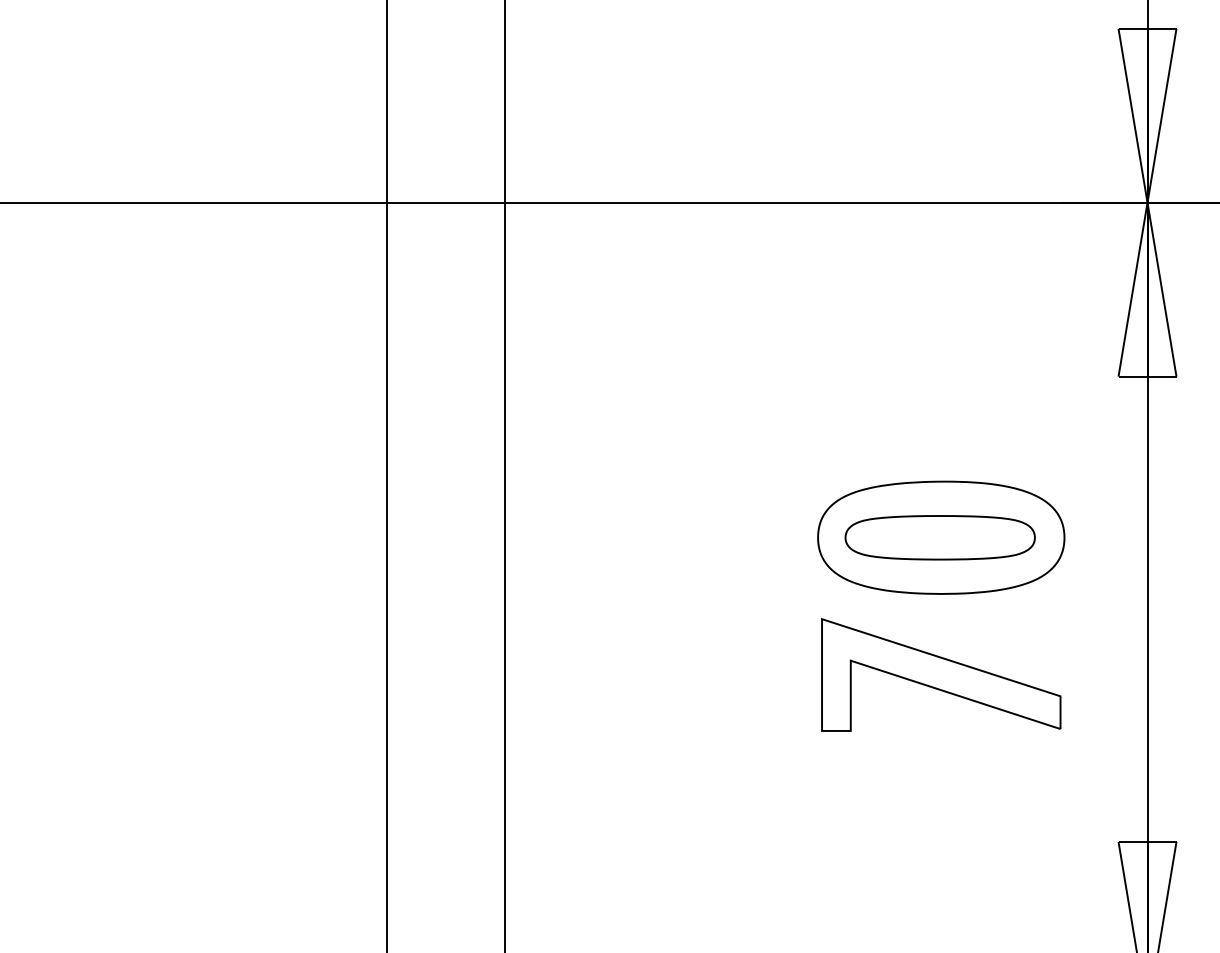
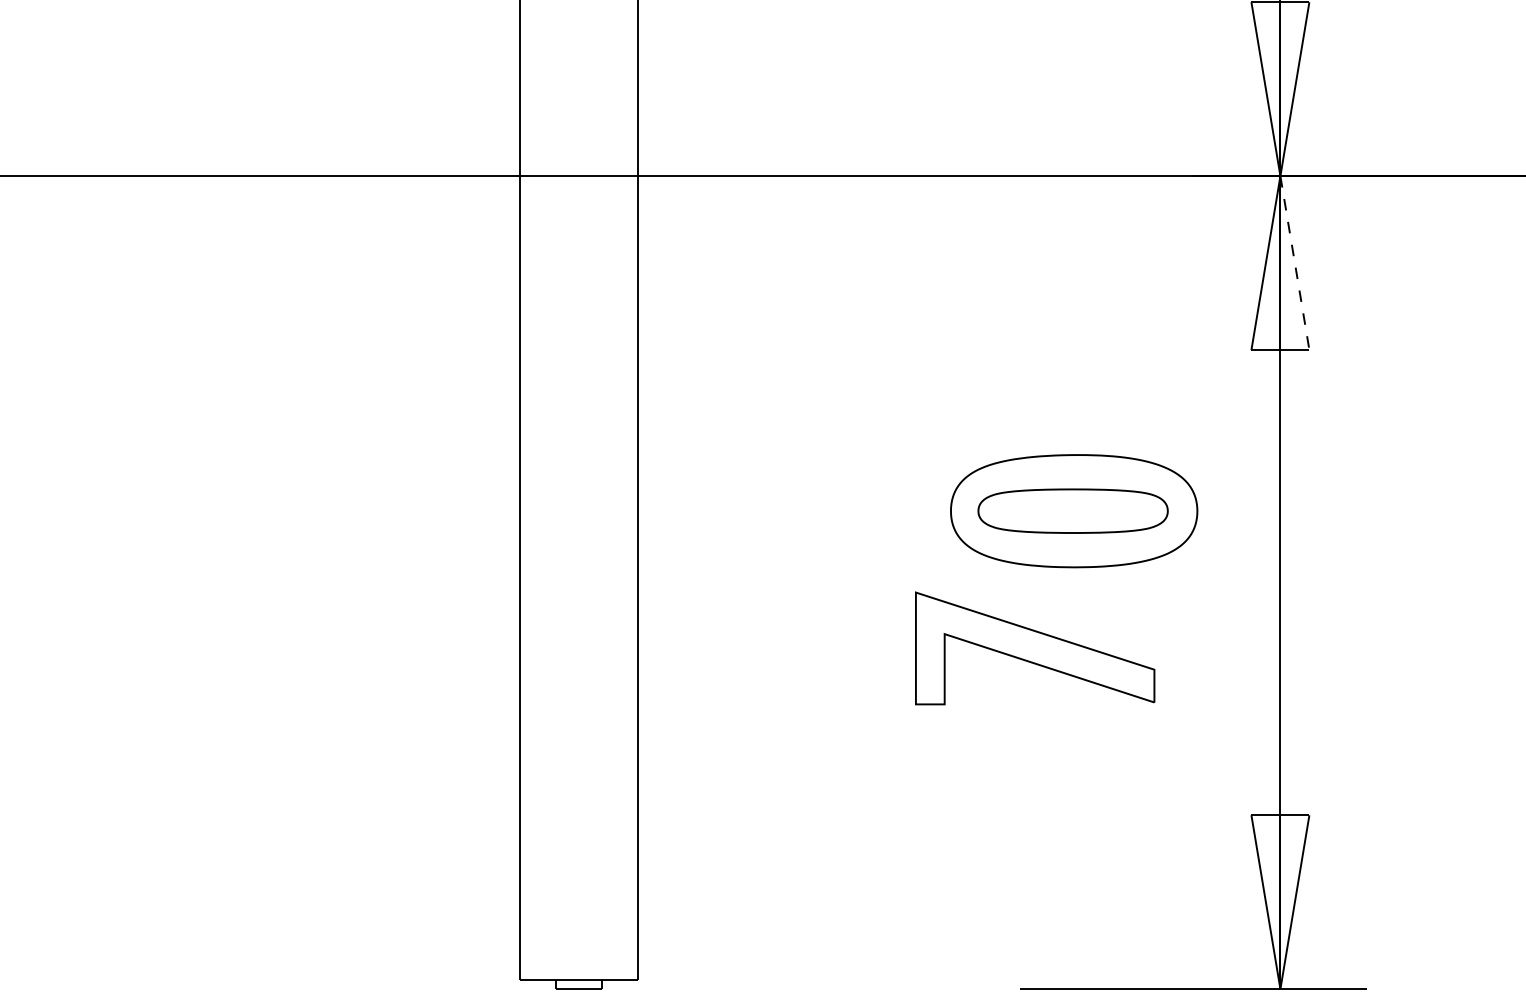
line: (1161, 290) -> (1294, 263), solid -> dashed
part: (941, 675) -> (1035, 648), moved

